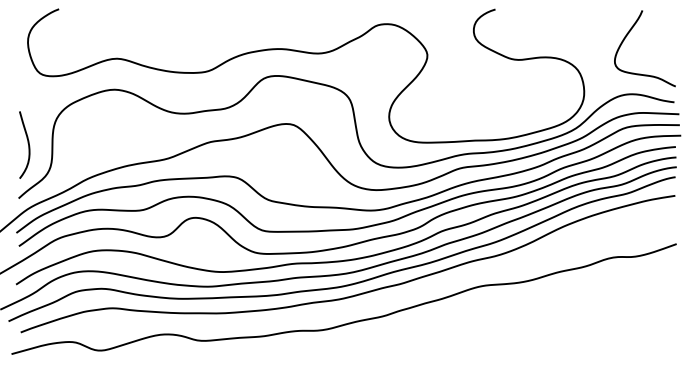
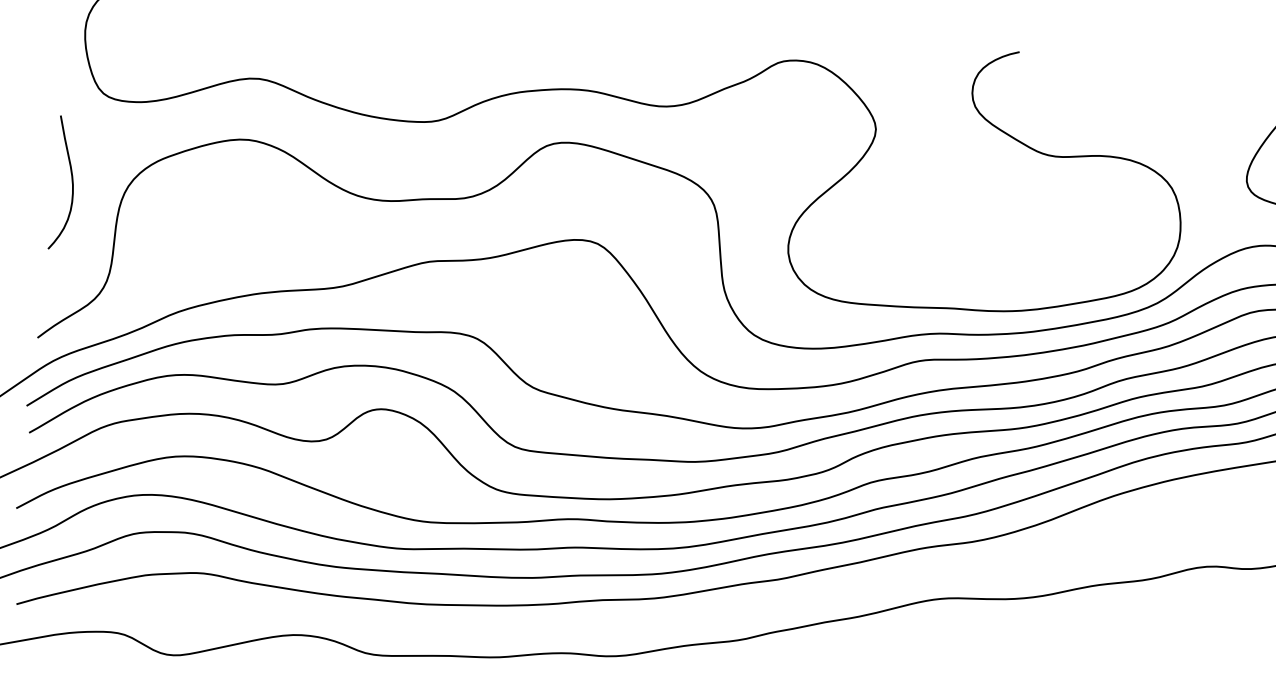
curve: (27, 143) -> (70, 180), moved

